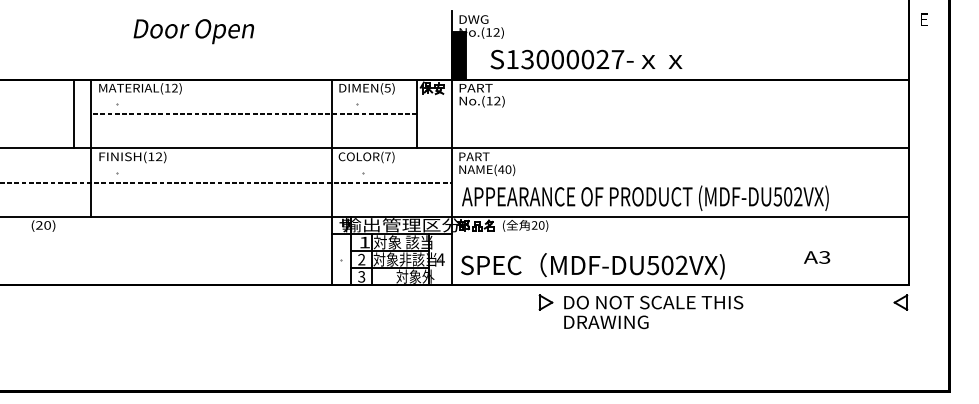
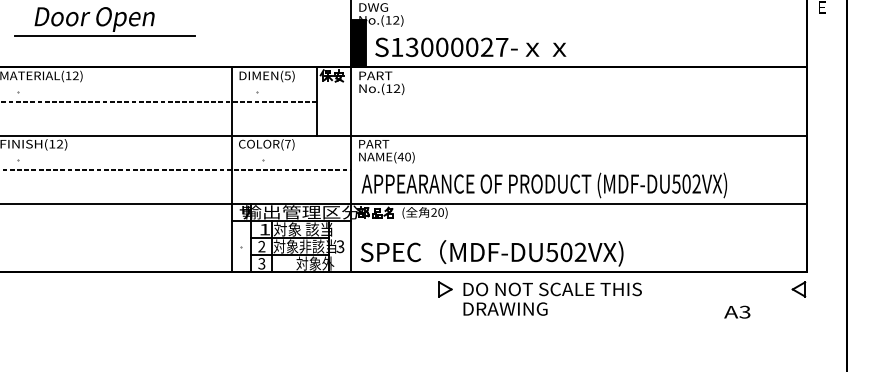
line: (204, 47) -> (105, 35), added
text: (586, 59) -> (470, 47), moved
text: (817, 257) -> (737, 312), moved
text: (440, 259) -> (340, 246), 4 -> 3

